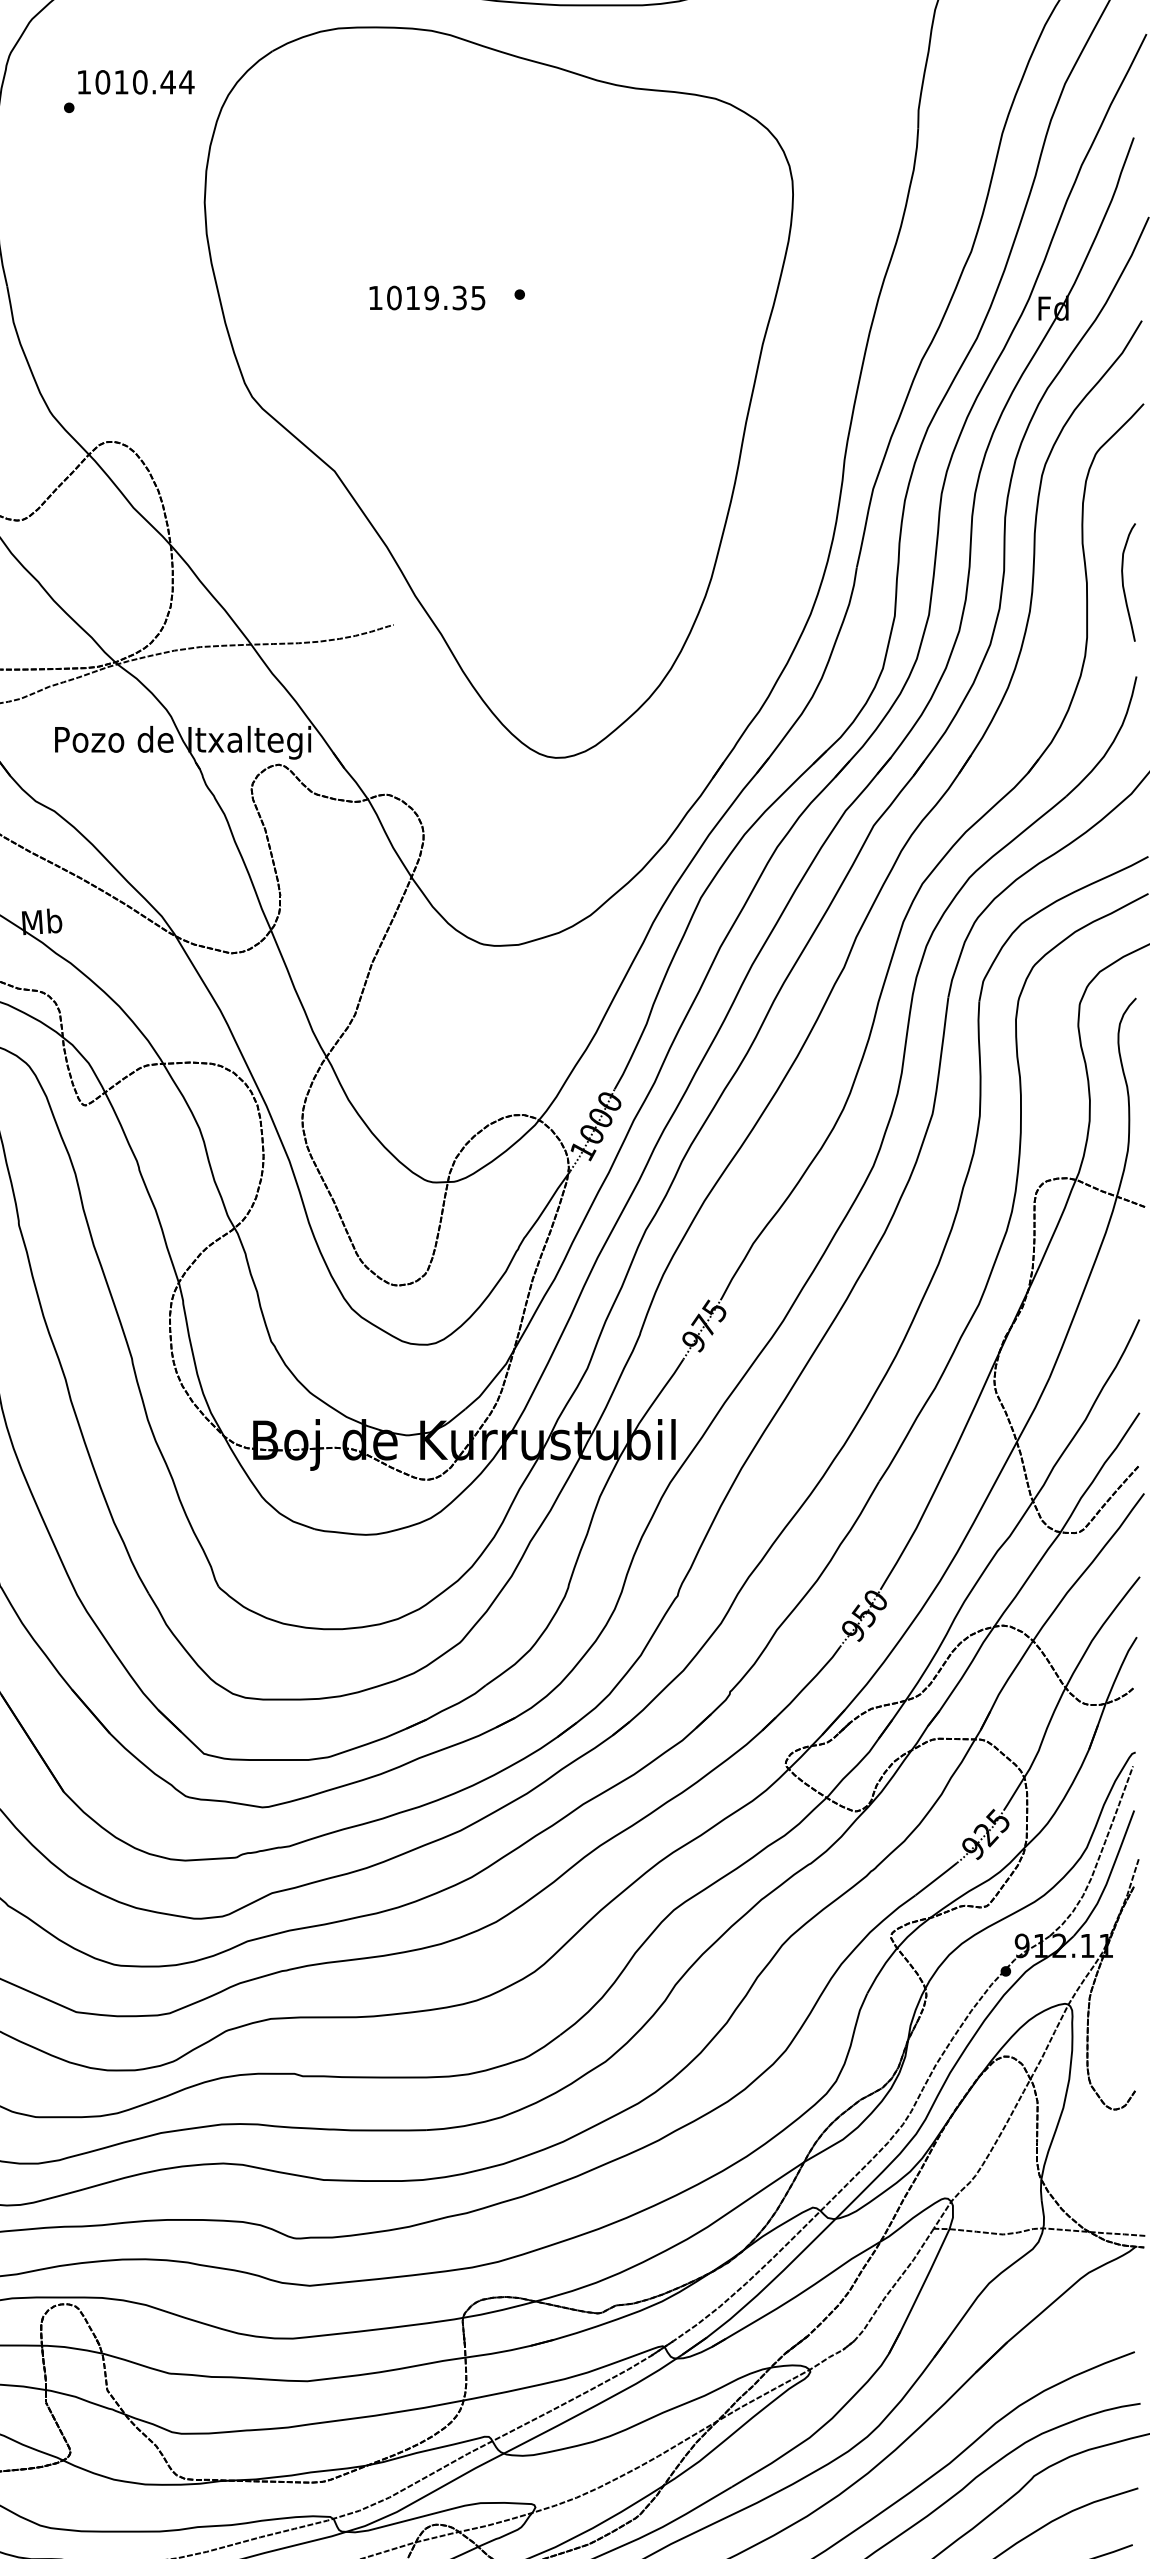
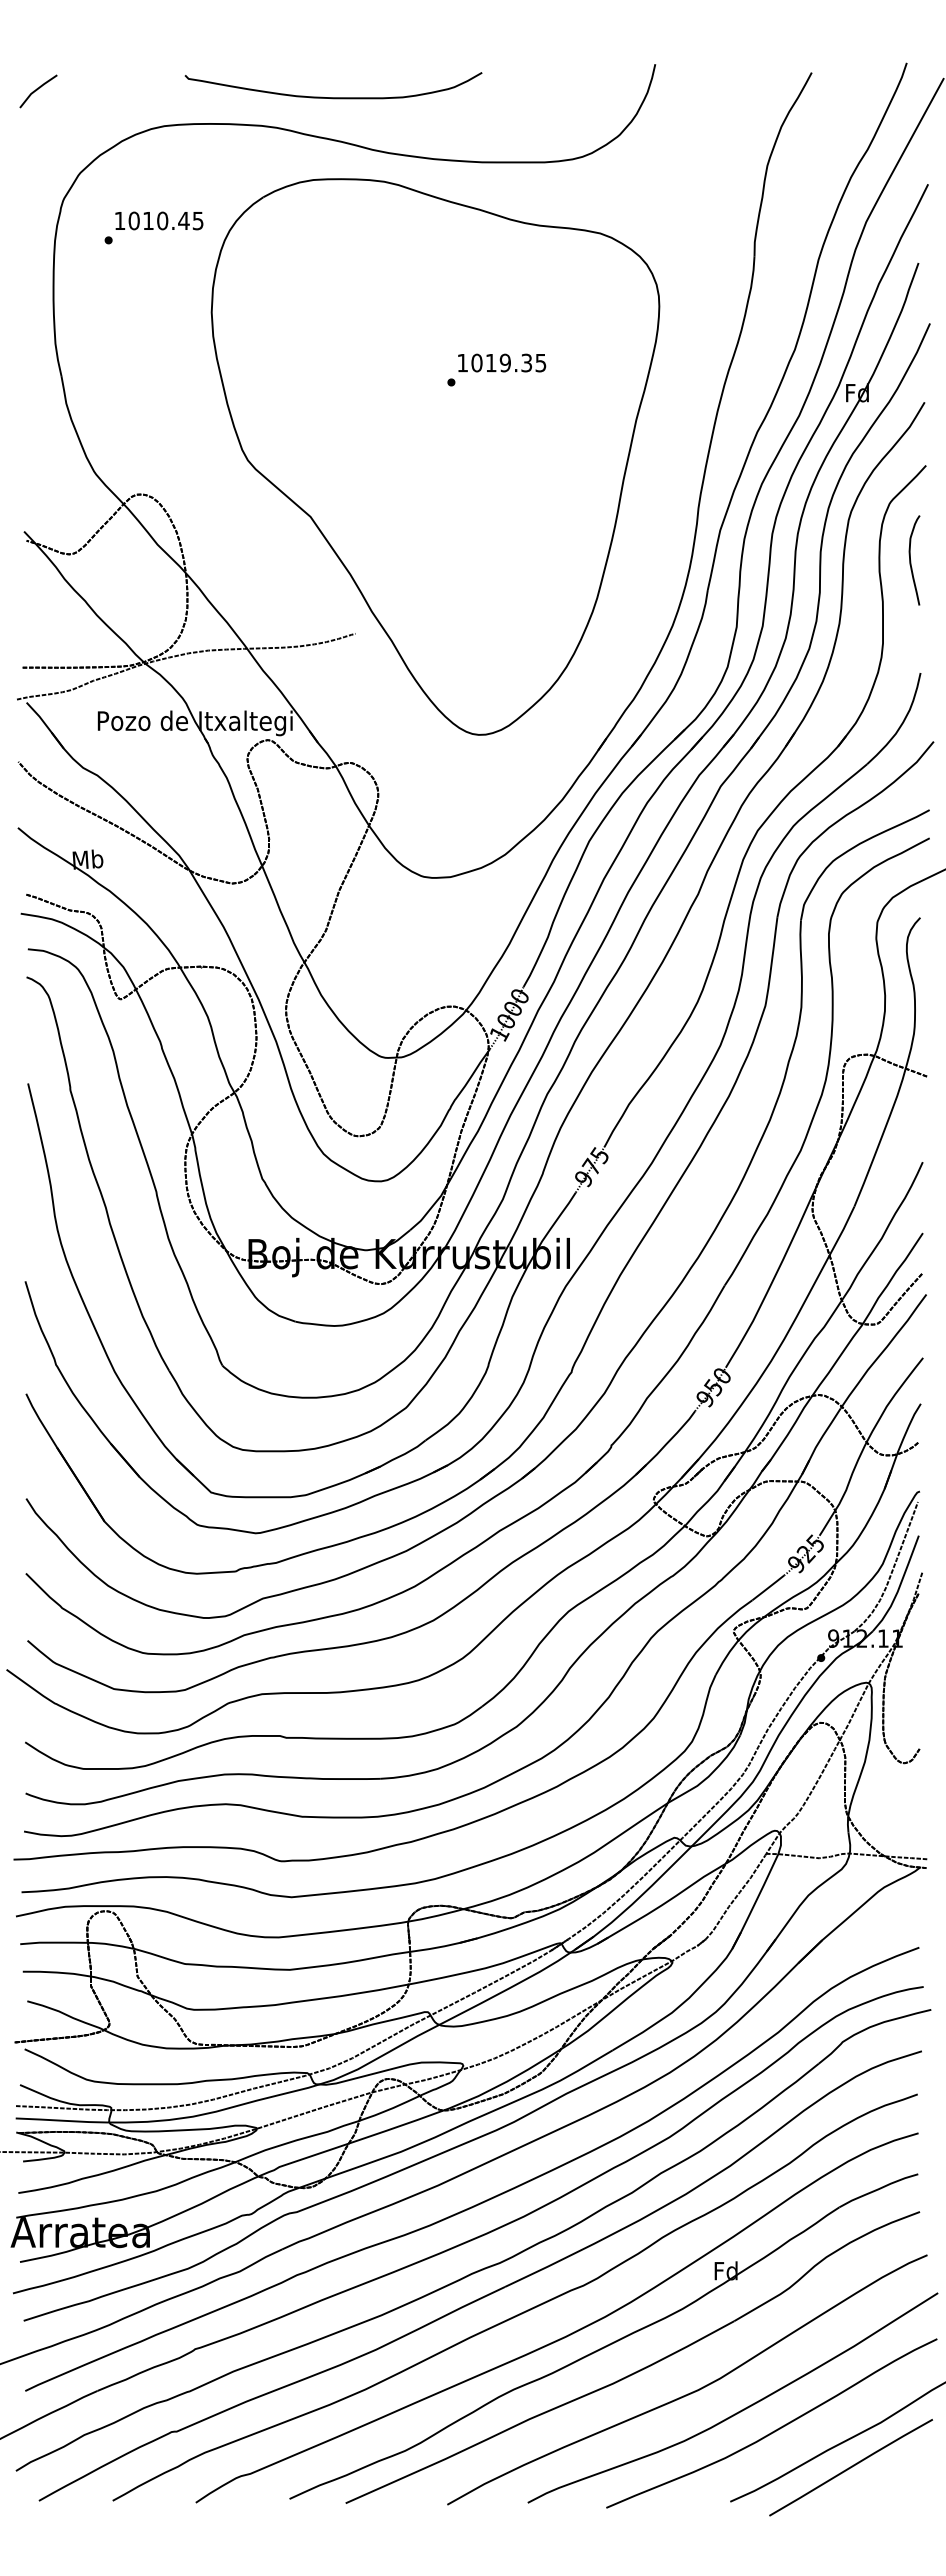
text: (187, 83) -> (198, 221), 1010.44 -> 1010.45
text: (427, 297) -> (502, 362), moved
curve: (1124, 582) -> (911, 560), moved

